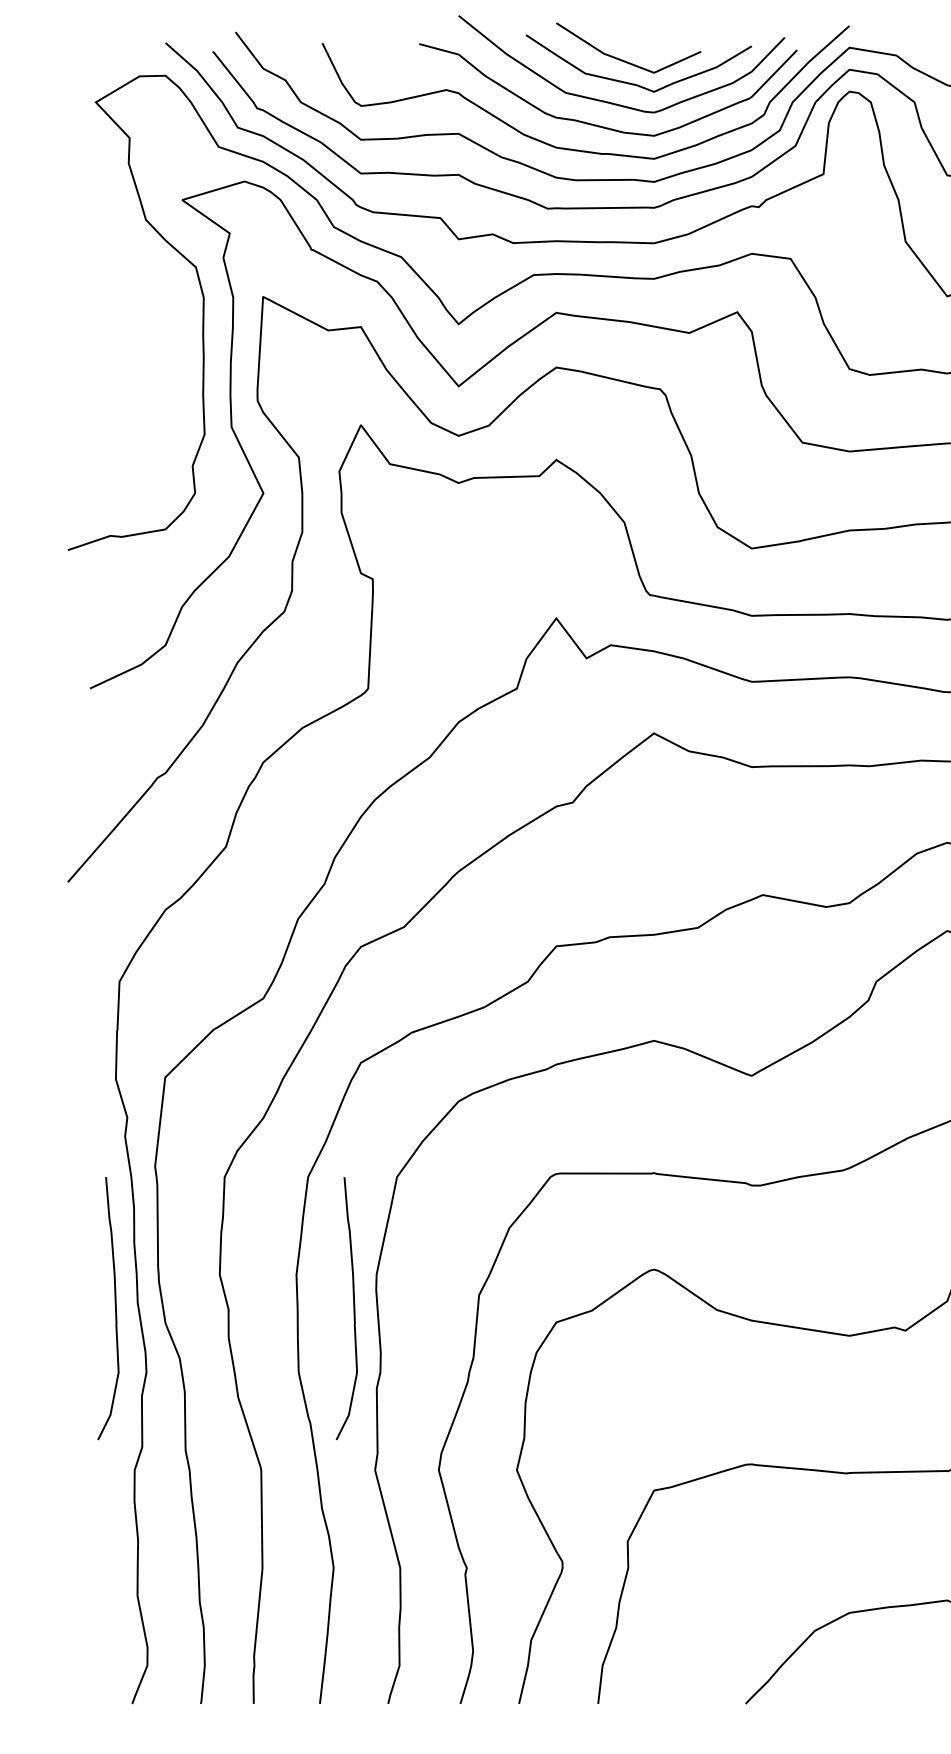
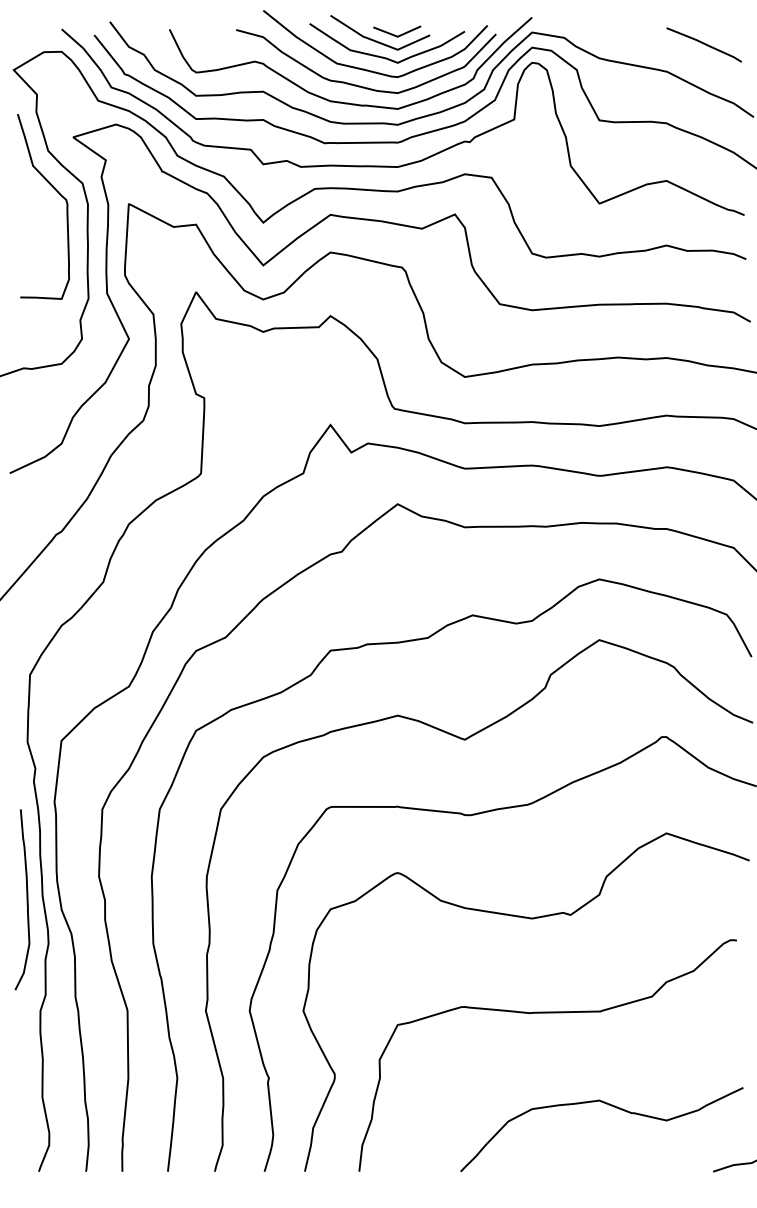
line: (650, 50) -> (395, 34), added
curve: (159, 280) -> (57, 192), added
curve: (352, 1308) -> (190, 899), removed

